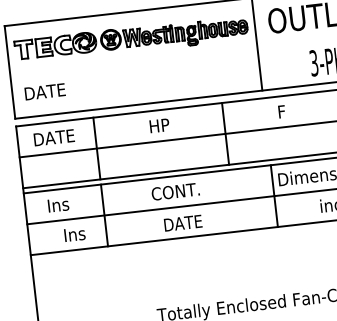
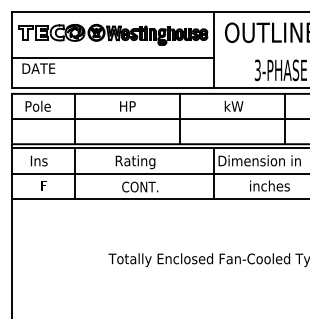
line: (134, 69) -> (112, 58), added
text: (289, 109) -> (233, 105), F -> kW
text: (54, 136) -> (42, 105), DATE -> Pole
text: (176, 193) -> (135, 162), CONT. -> Rating
text: (186, 222) -> (140, 186), DATE -> CONT.
text: (74, 234) -> (49, 186), Ins -> F

